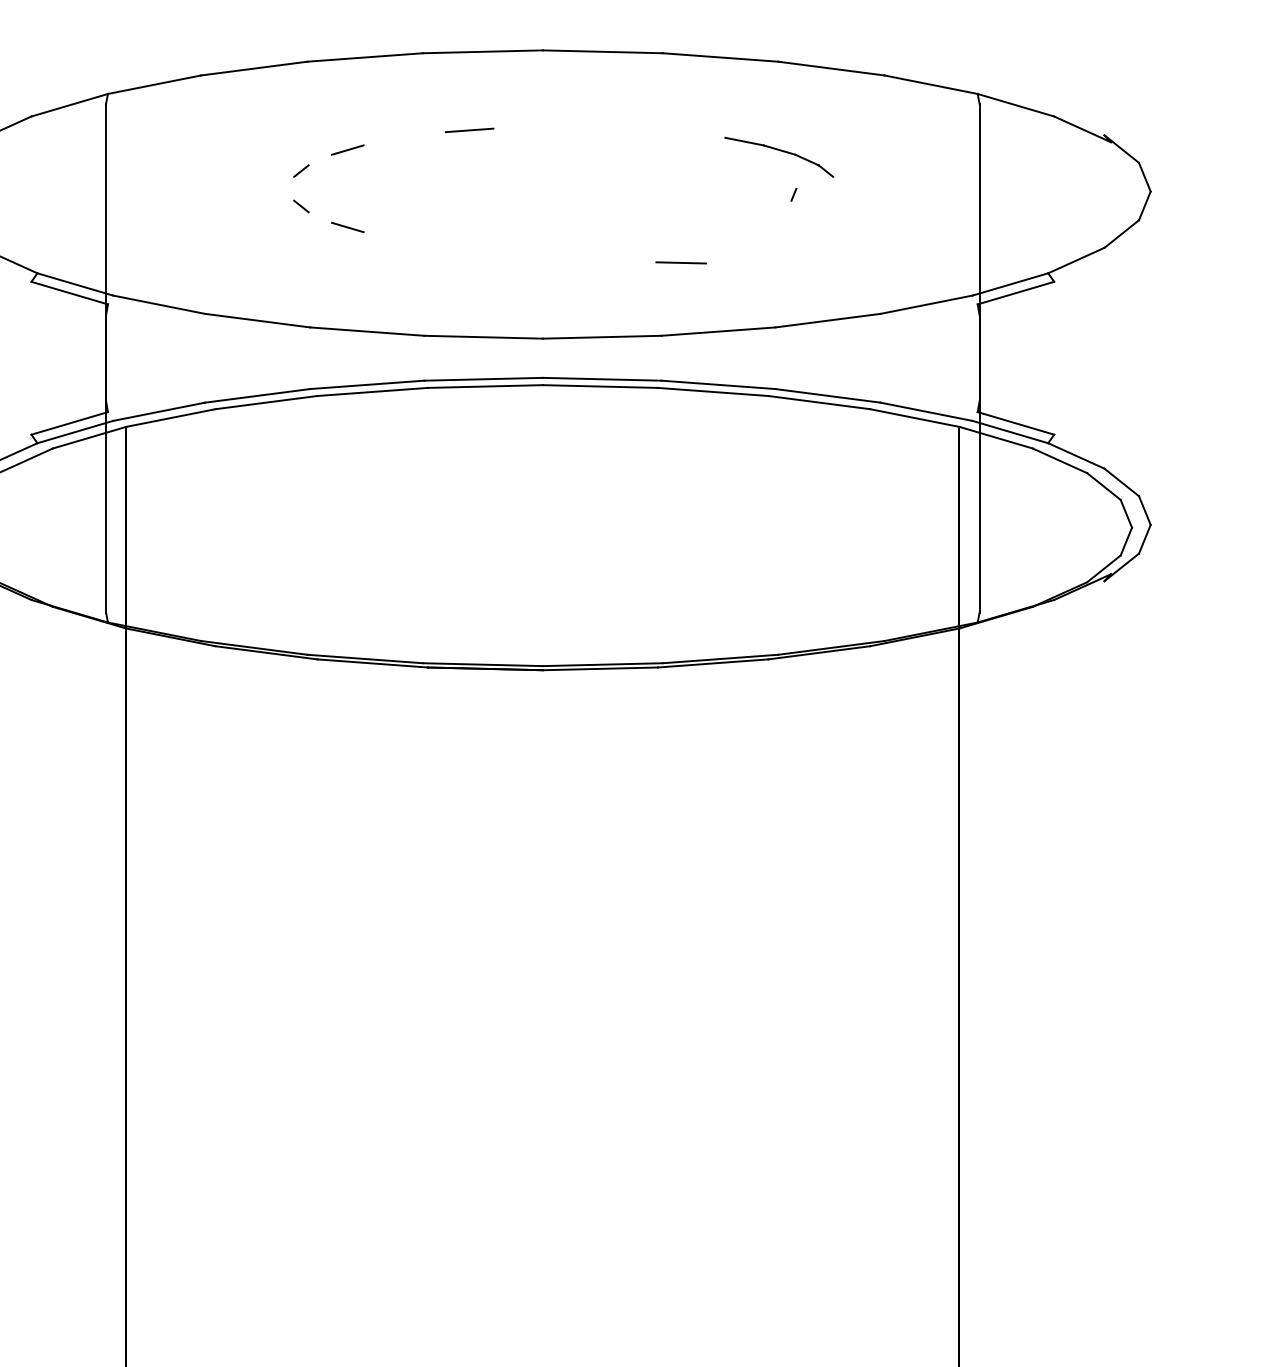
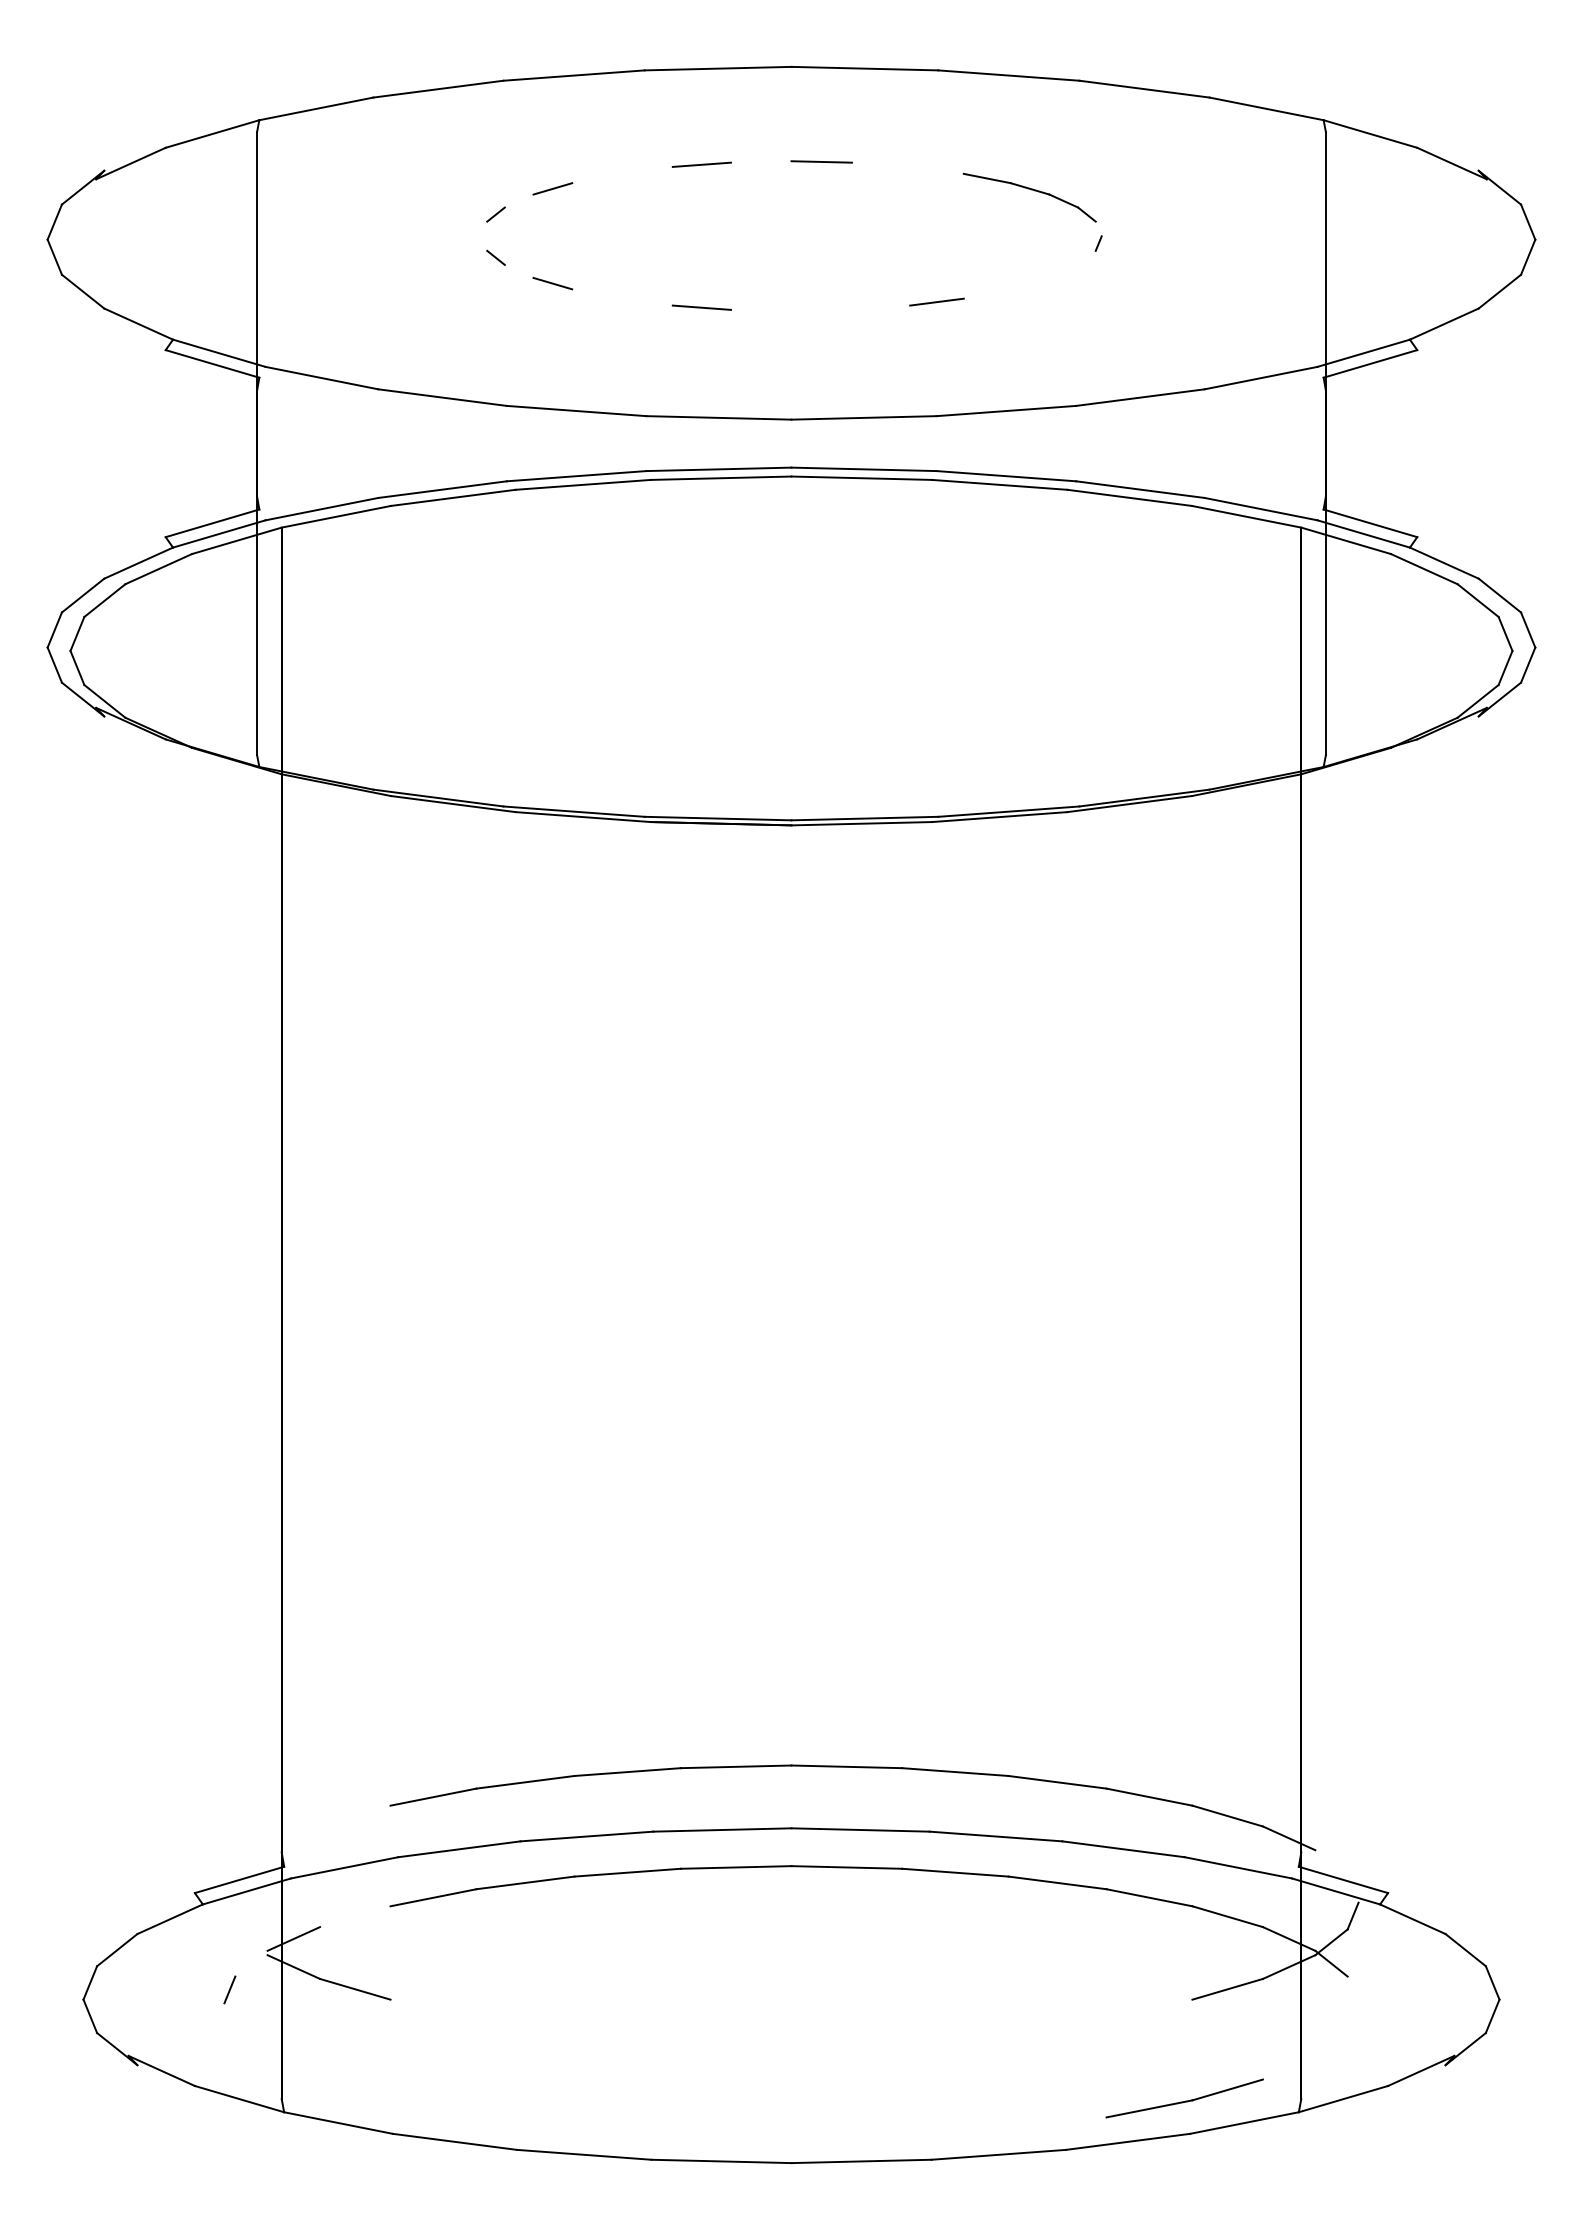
part: (780, 151) -> (1031, 190), moved
line: (661, 242) -> (936, 301), added
line: (469, 247) -> (701, 307), added
line: (680, 262) -> (821, 161), moved

